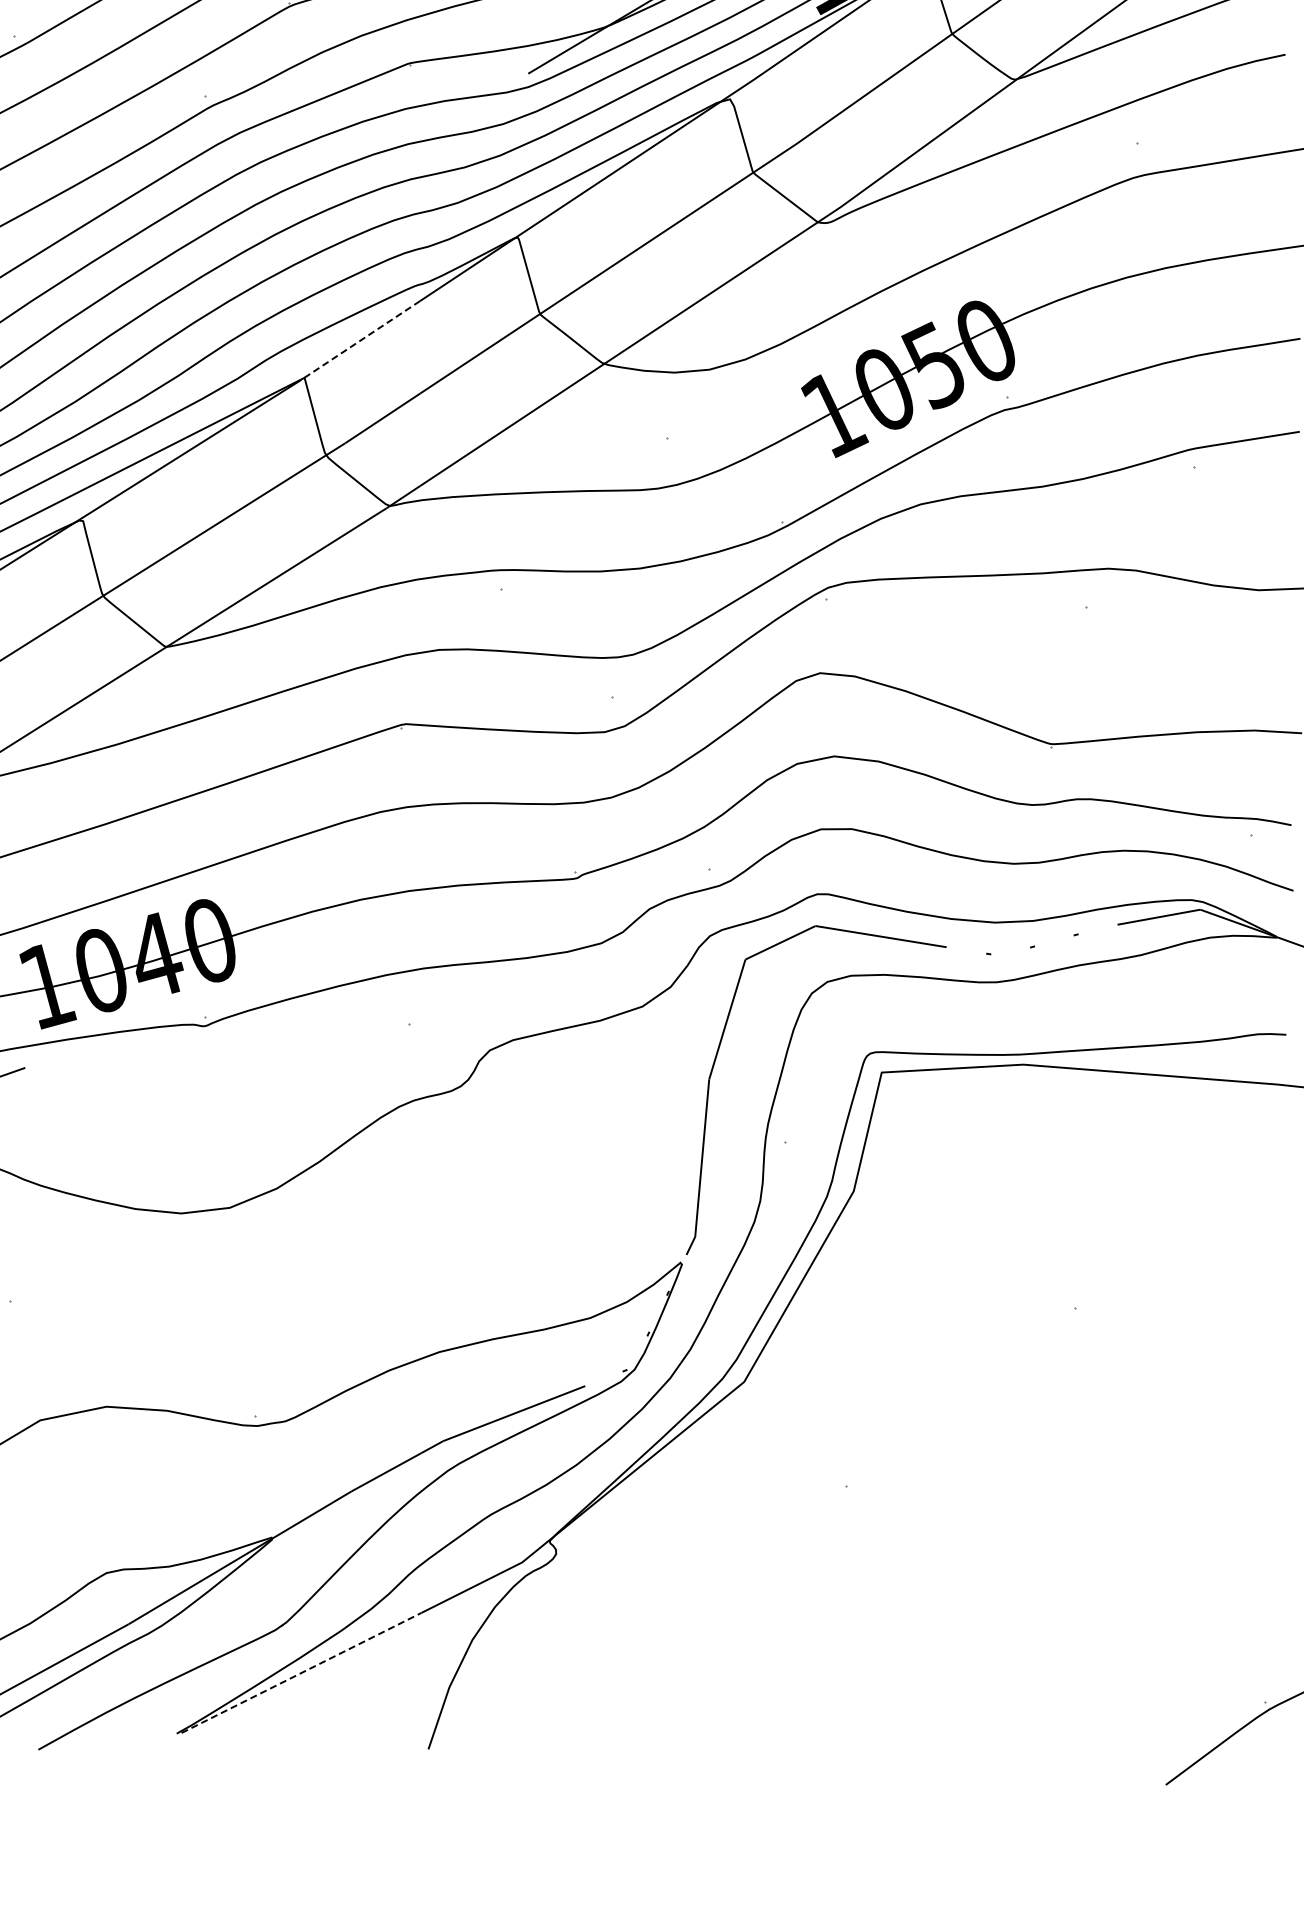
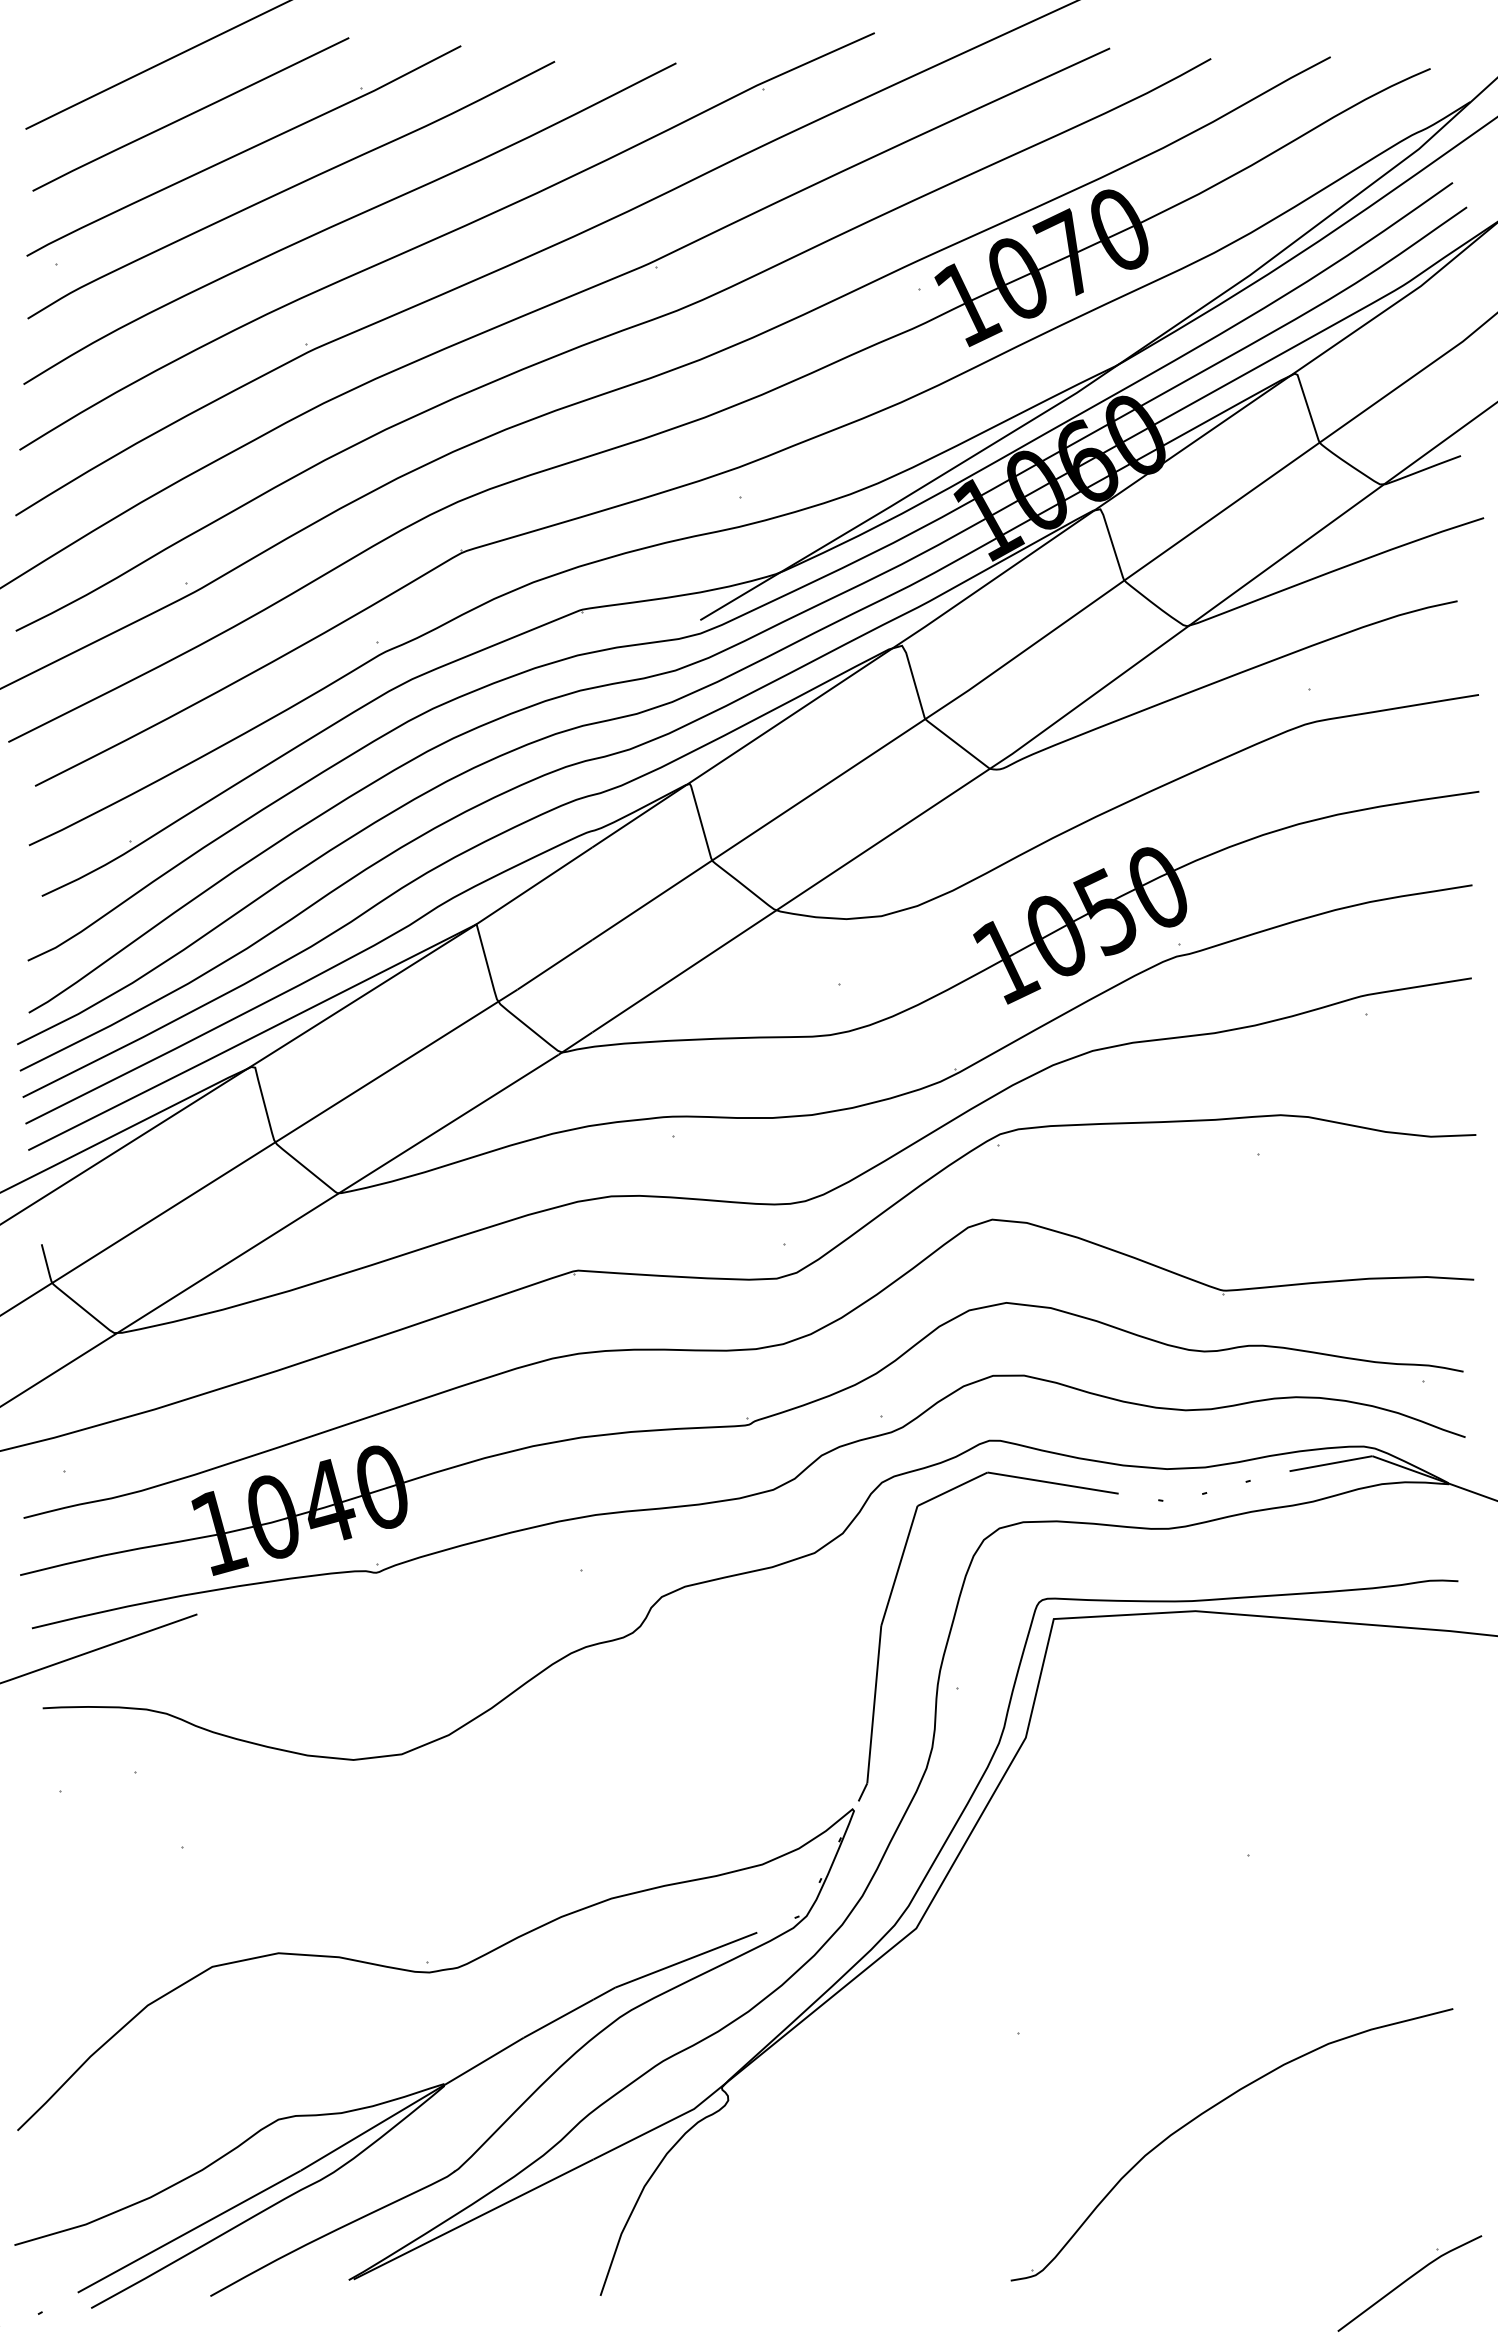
line: (360, 341) -> (532, 887), dashed -> solid
part: (1037, 1564) -> (1209, 2110), added
line: (302, 1673) -> (474, 2219), dashed -> solid

